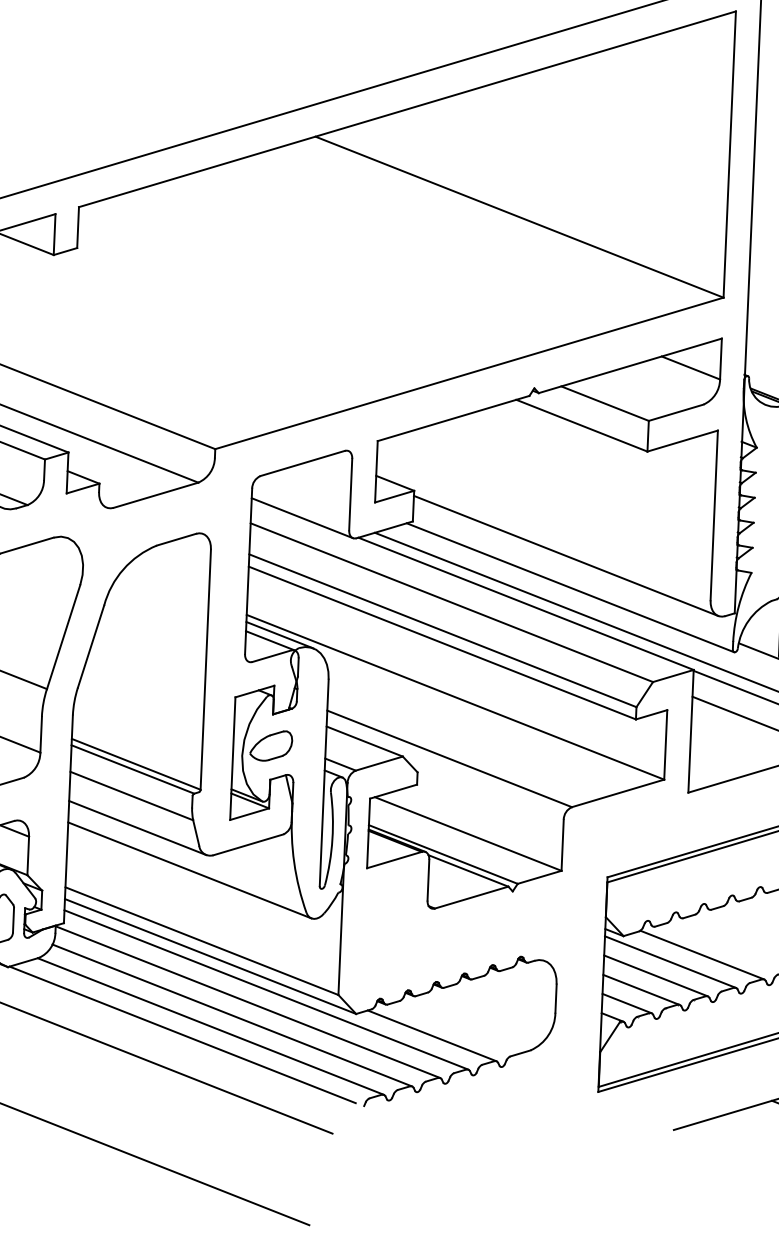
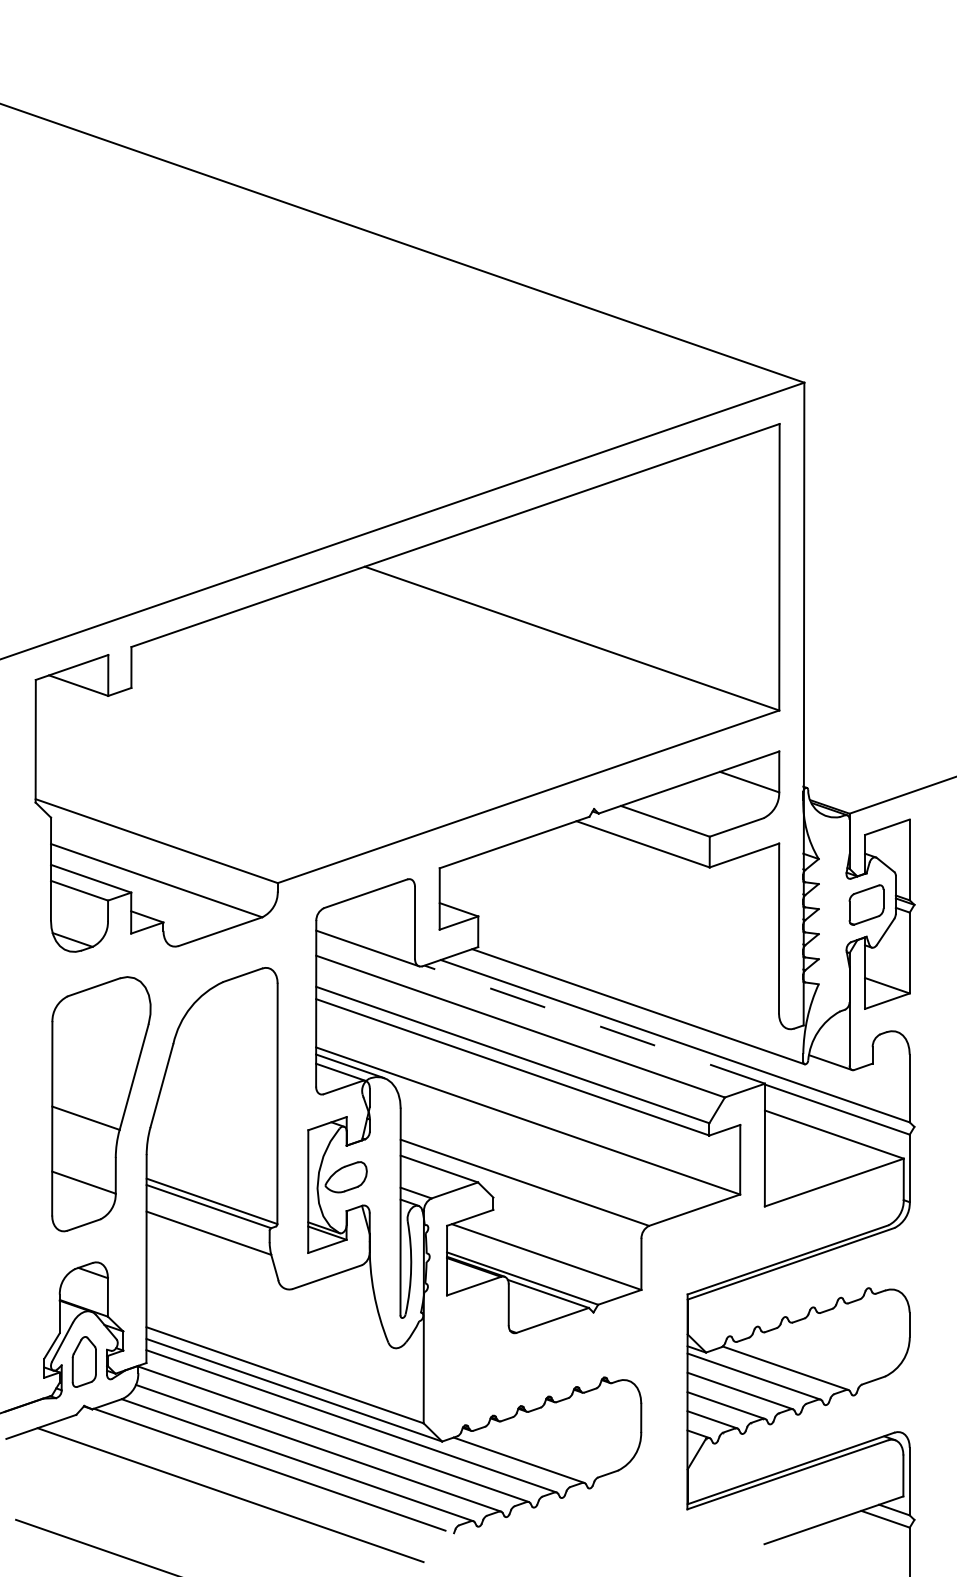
line: (565, 555) -> (632, 974), removed
line: (525, 603) -> (594, 1024), solid -> dashed
line: (137, 827) -> (215, 1264), removed
line: (189, 869) -> (269, 1304), removed

